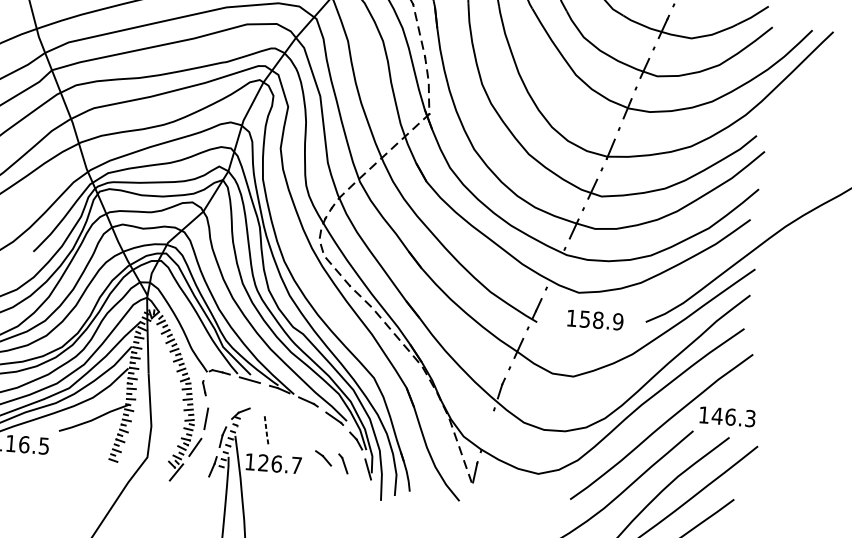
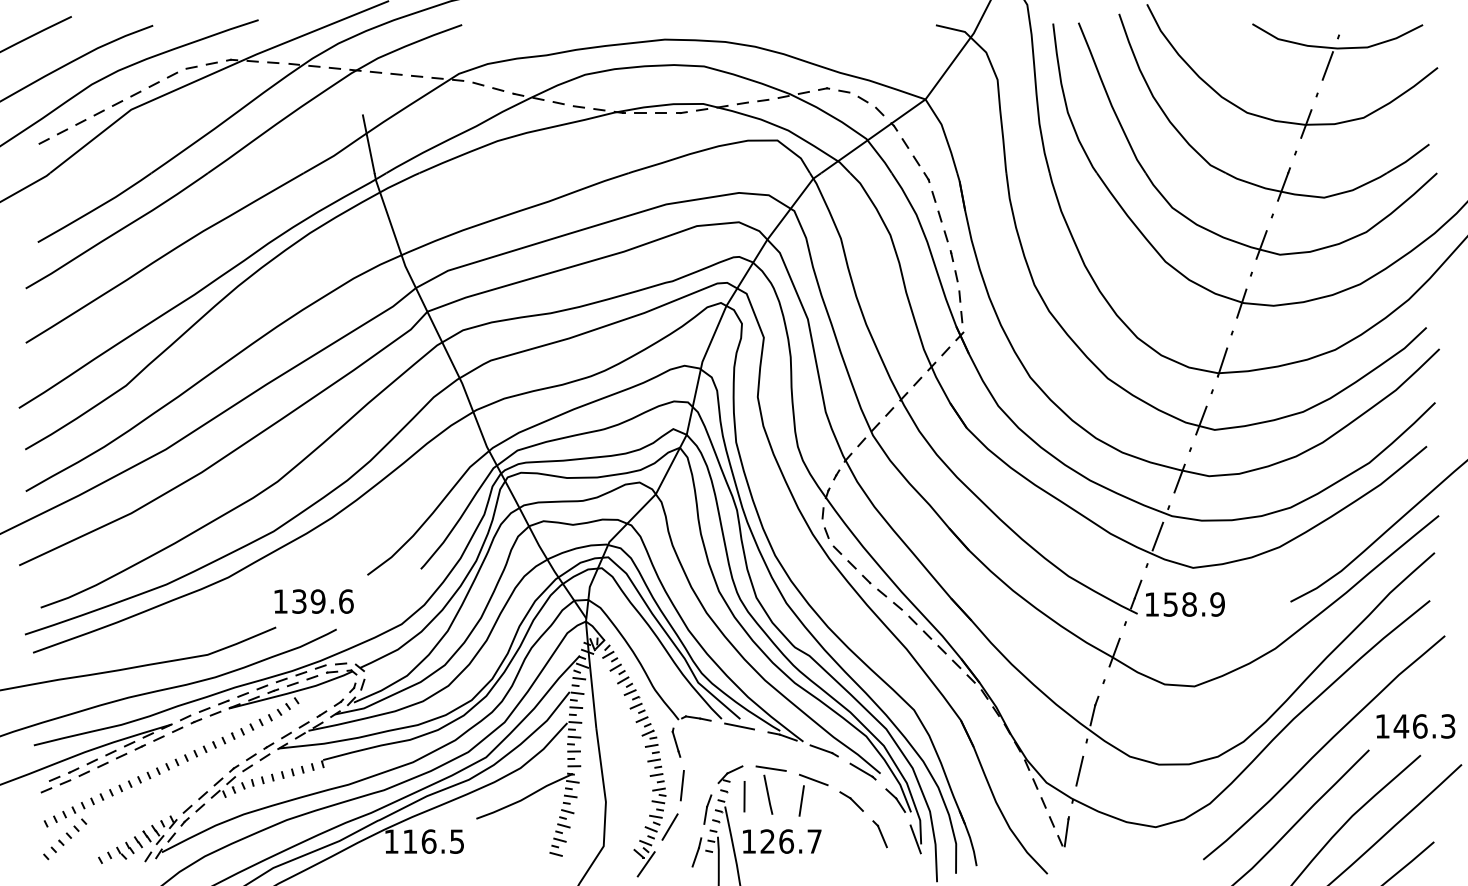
line: (555, 268) -> (1157, 536), added
text: (595, 320) -> (1185, 604), moved
part: (204, 388) -> (676, 742), size x1.43
line: (269, 411) -> (770, 768), added
line: (299, 421) -> (813, 779), added
line: (249, 429) -> (744, 796), added
line: (266, 429) -> (768, 794), dashed -> solid
line: (487, 429) -> (1079, 770), added
line: (289, 435) -> (801, 800), added
part: (323, 458) -> (851, 801), moved

